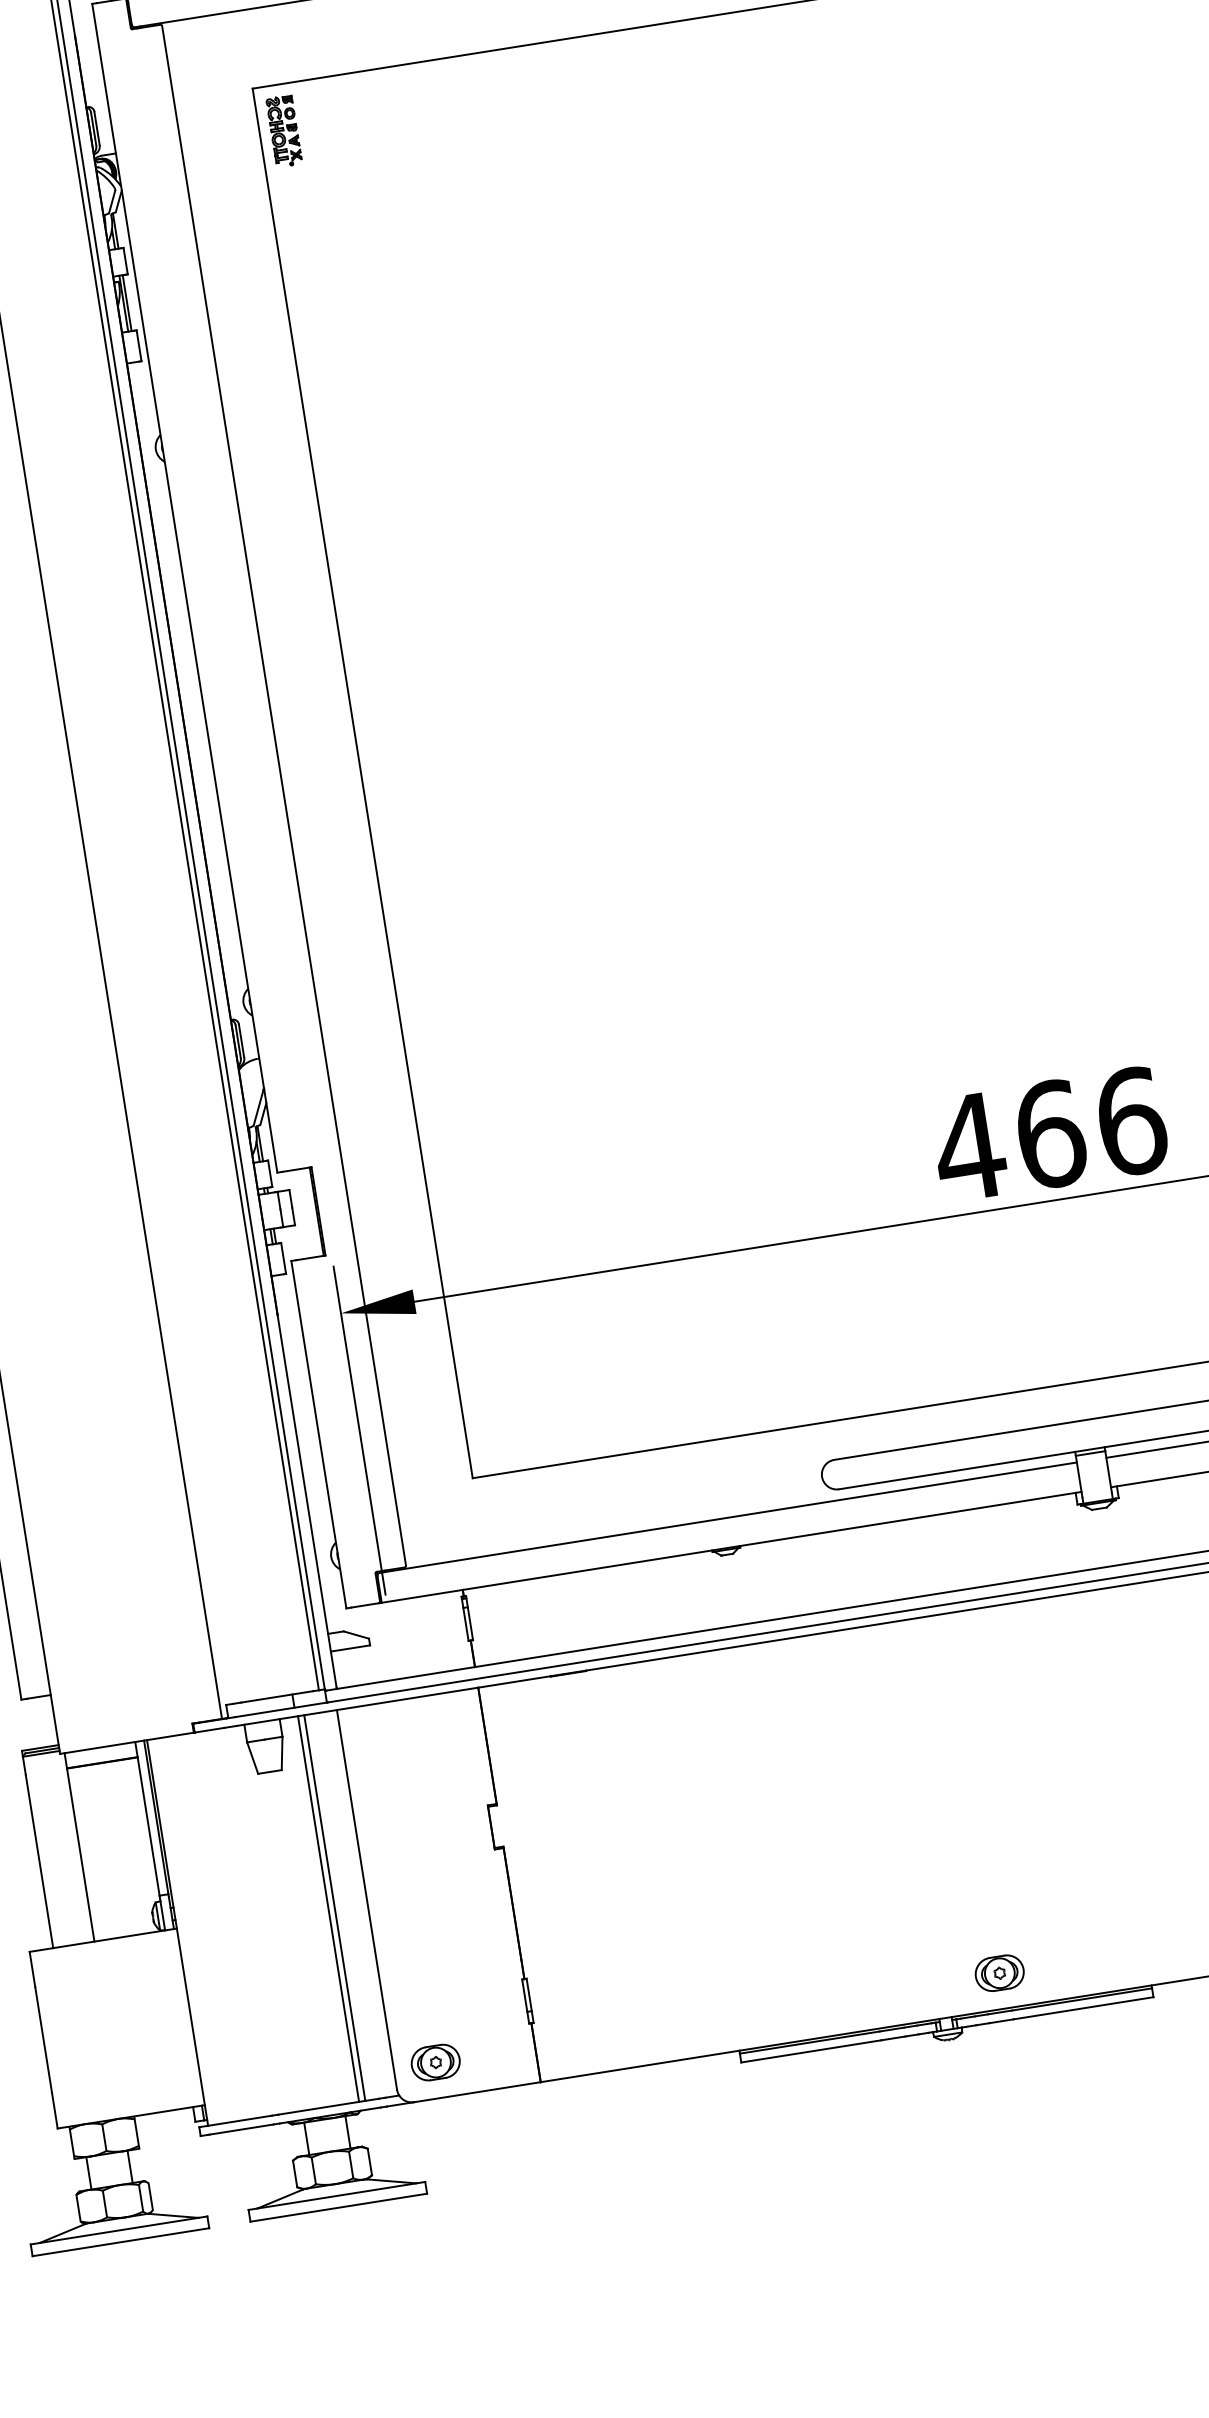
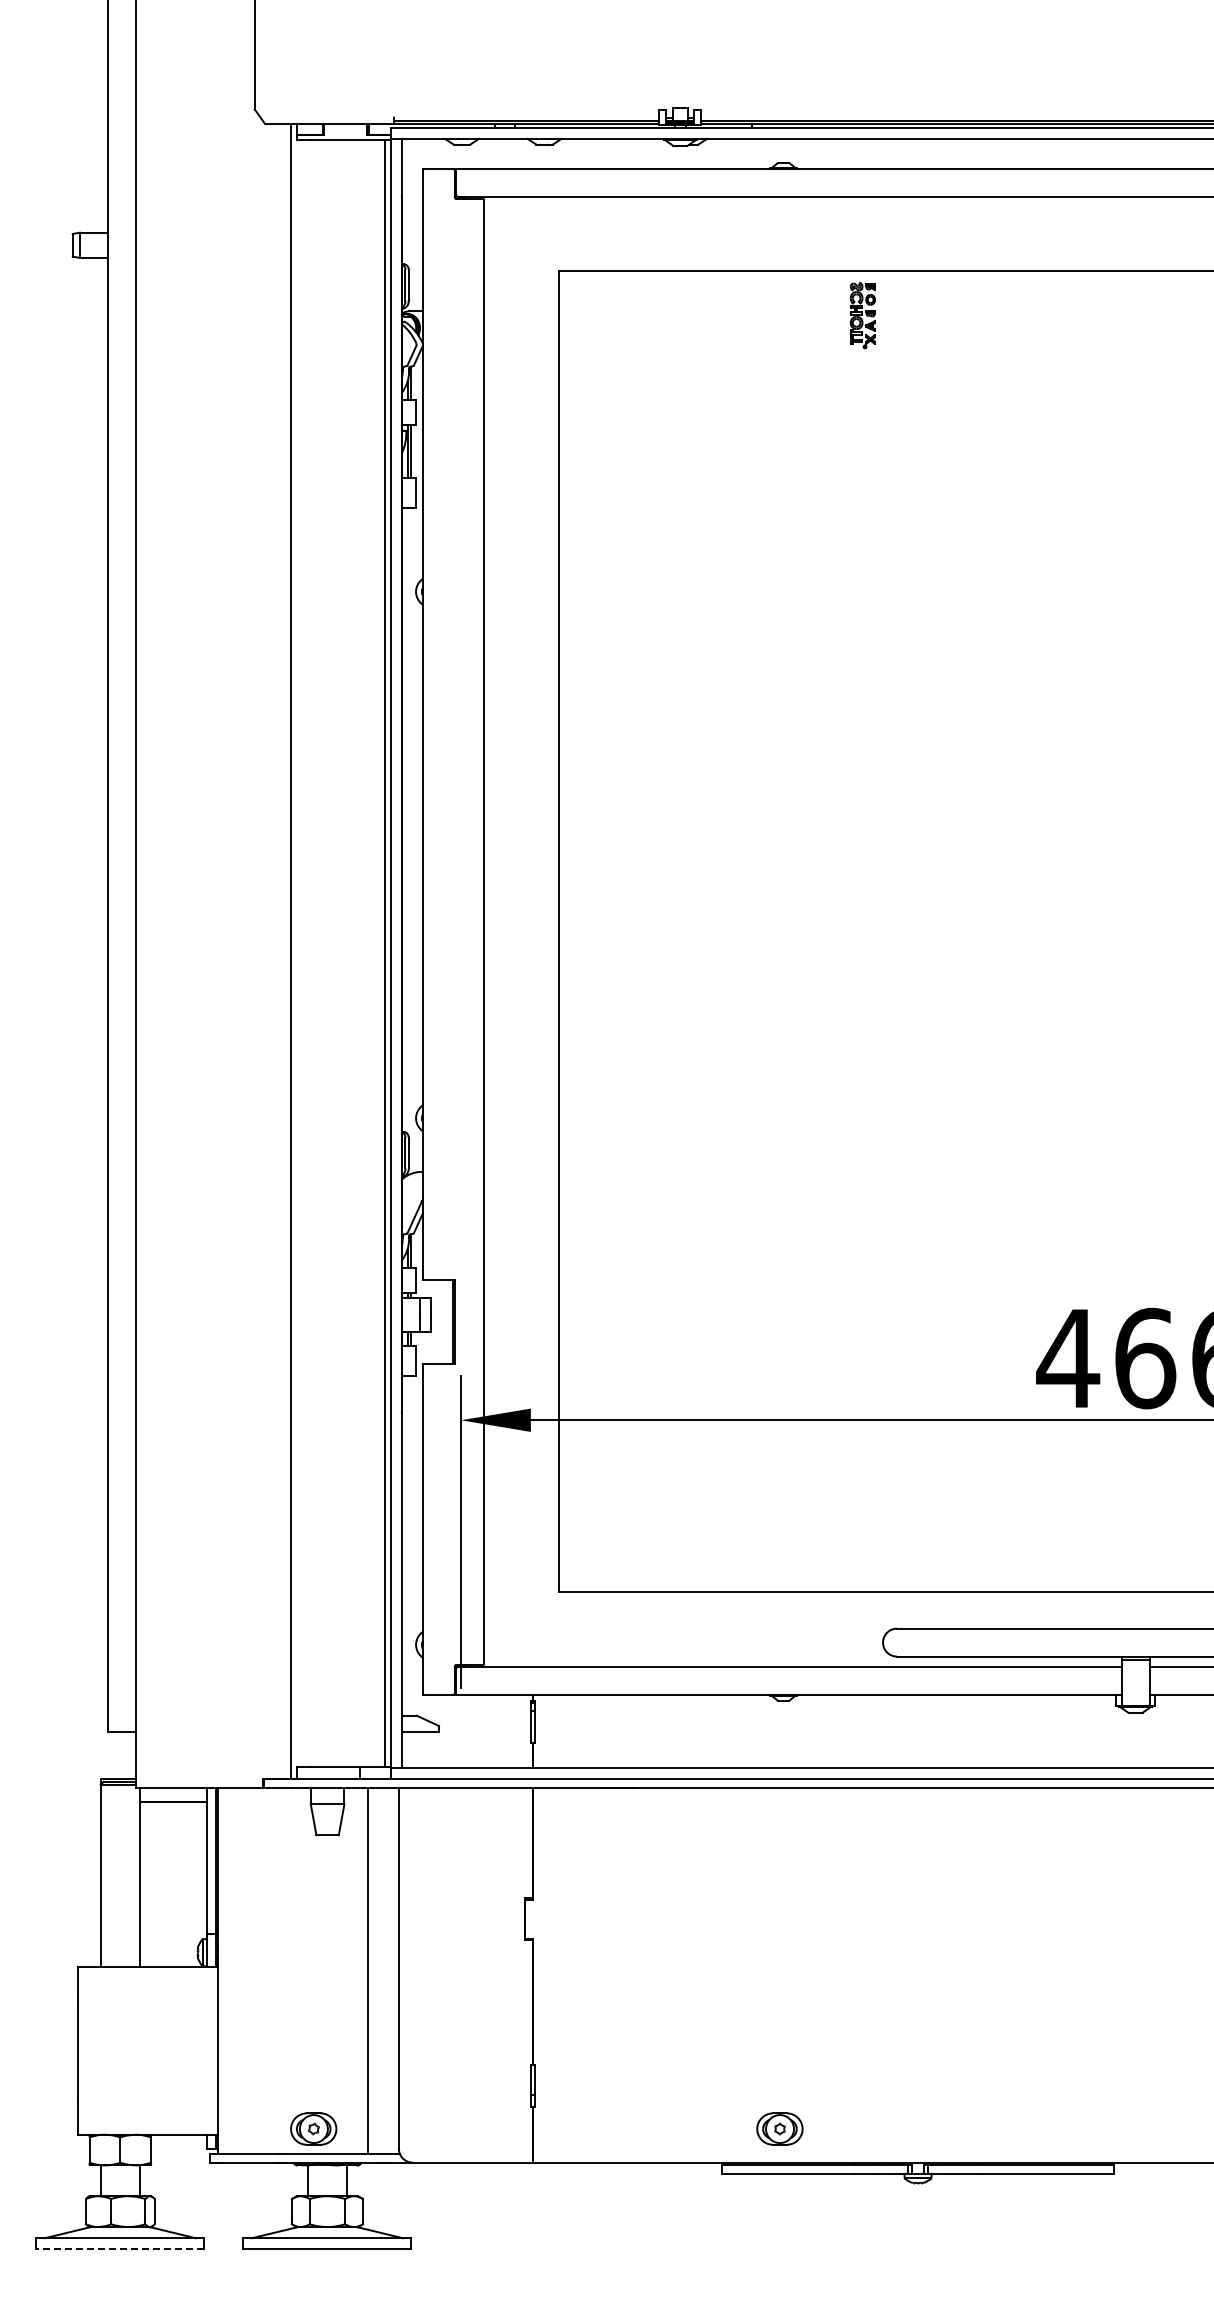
part: (283, 131) -> (862, 315), moved
line: (328, 1908) -> (361, 1970), removed
part: (999, 1972) -> (779, 2128), moved
part: (435, 2062) -> (313, 2128), moved
line: (121, 2242) -> (120, 2249), solid -> dashed

